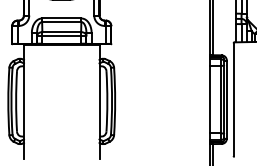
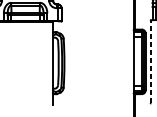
line: (233, 99) -> (150, 61), solid -> dashed

